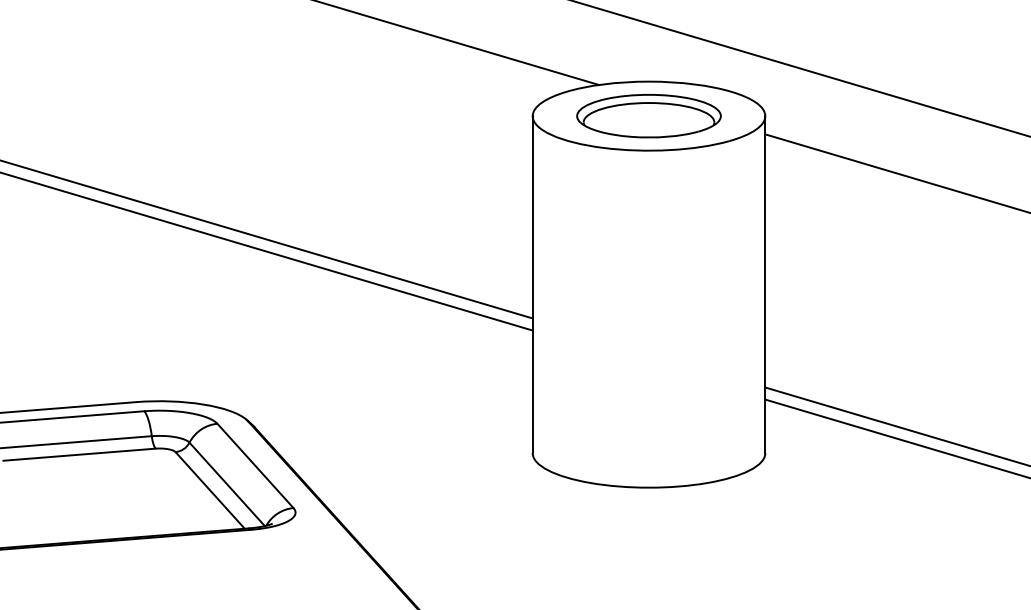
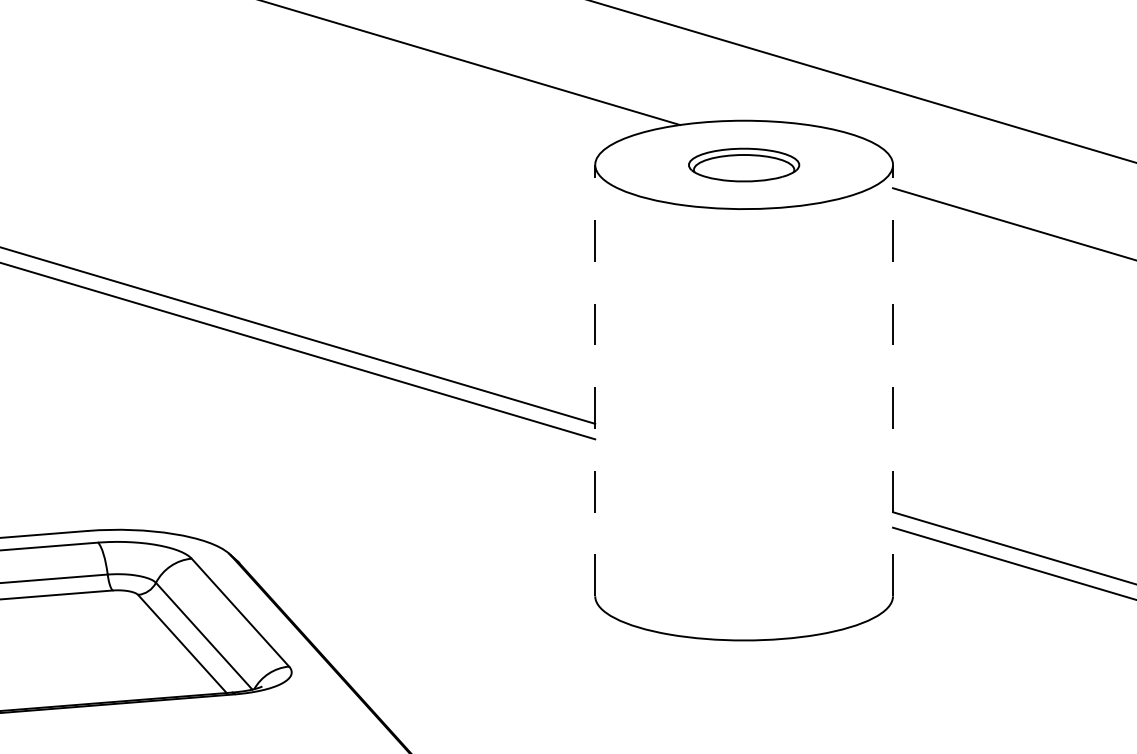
part: (648, 116) -> (743, 165), size x0.6
line: (532, 284) -> (594, 380), solid -> dashed
line: (765, 284) -> (893, 380), solid -> dashed

